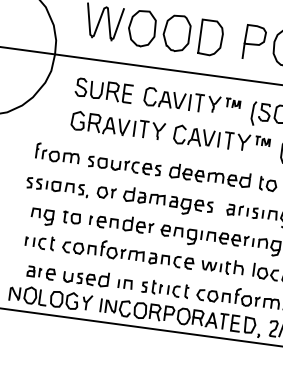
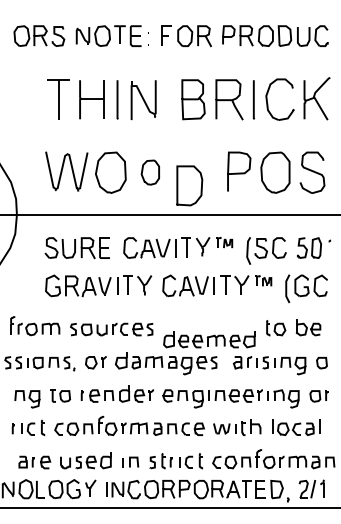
part: (176, 33) -> (150, 172), size x0.6
curve: (201, 36) -> (178, 185), moved
part: (210, 175) -> (209, 339), moved

